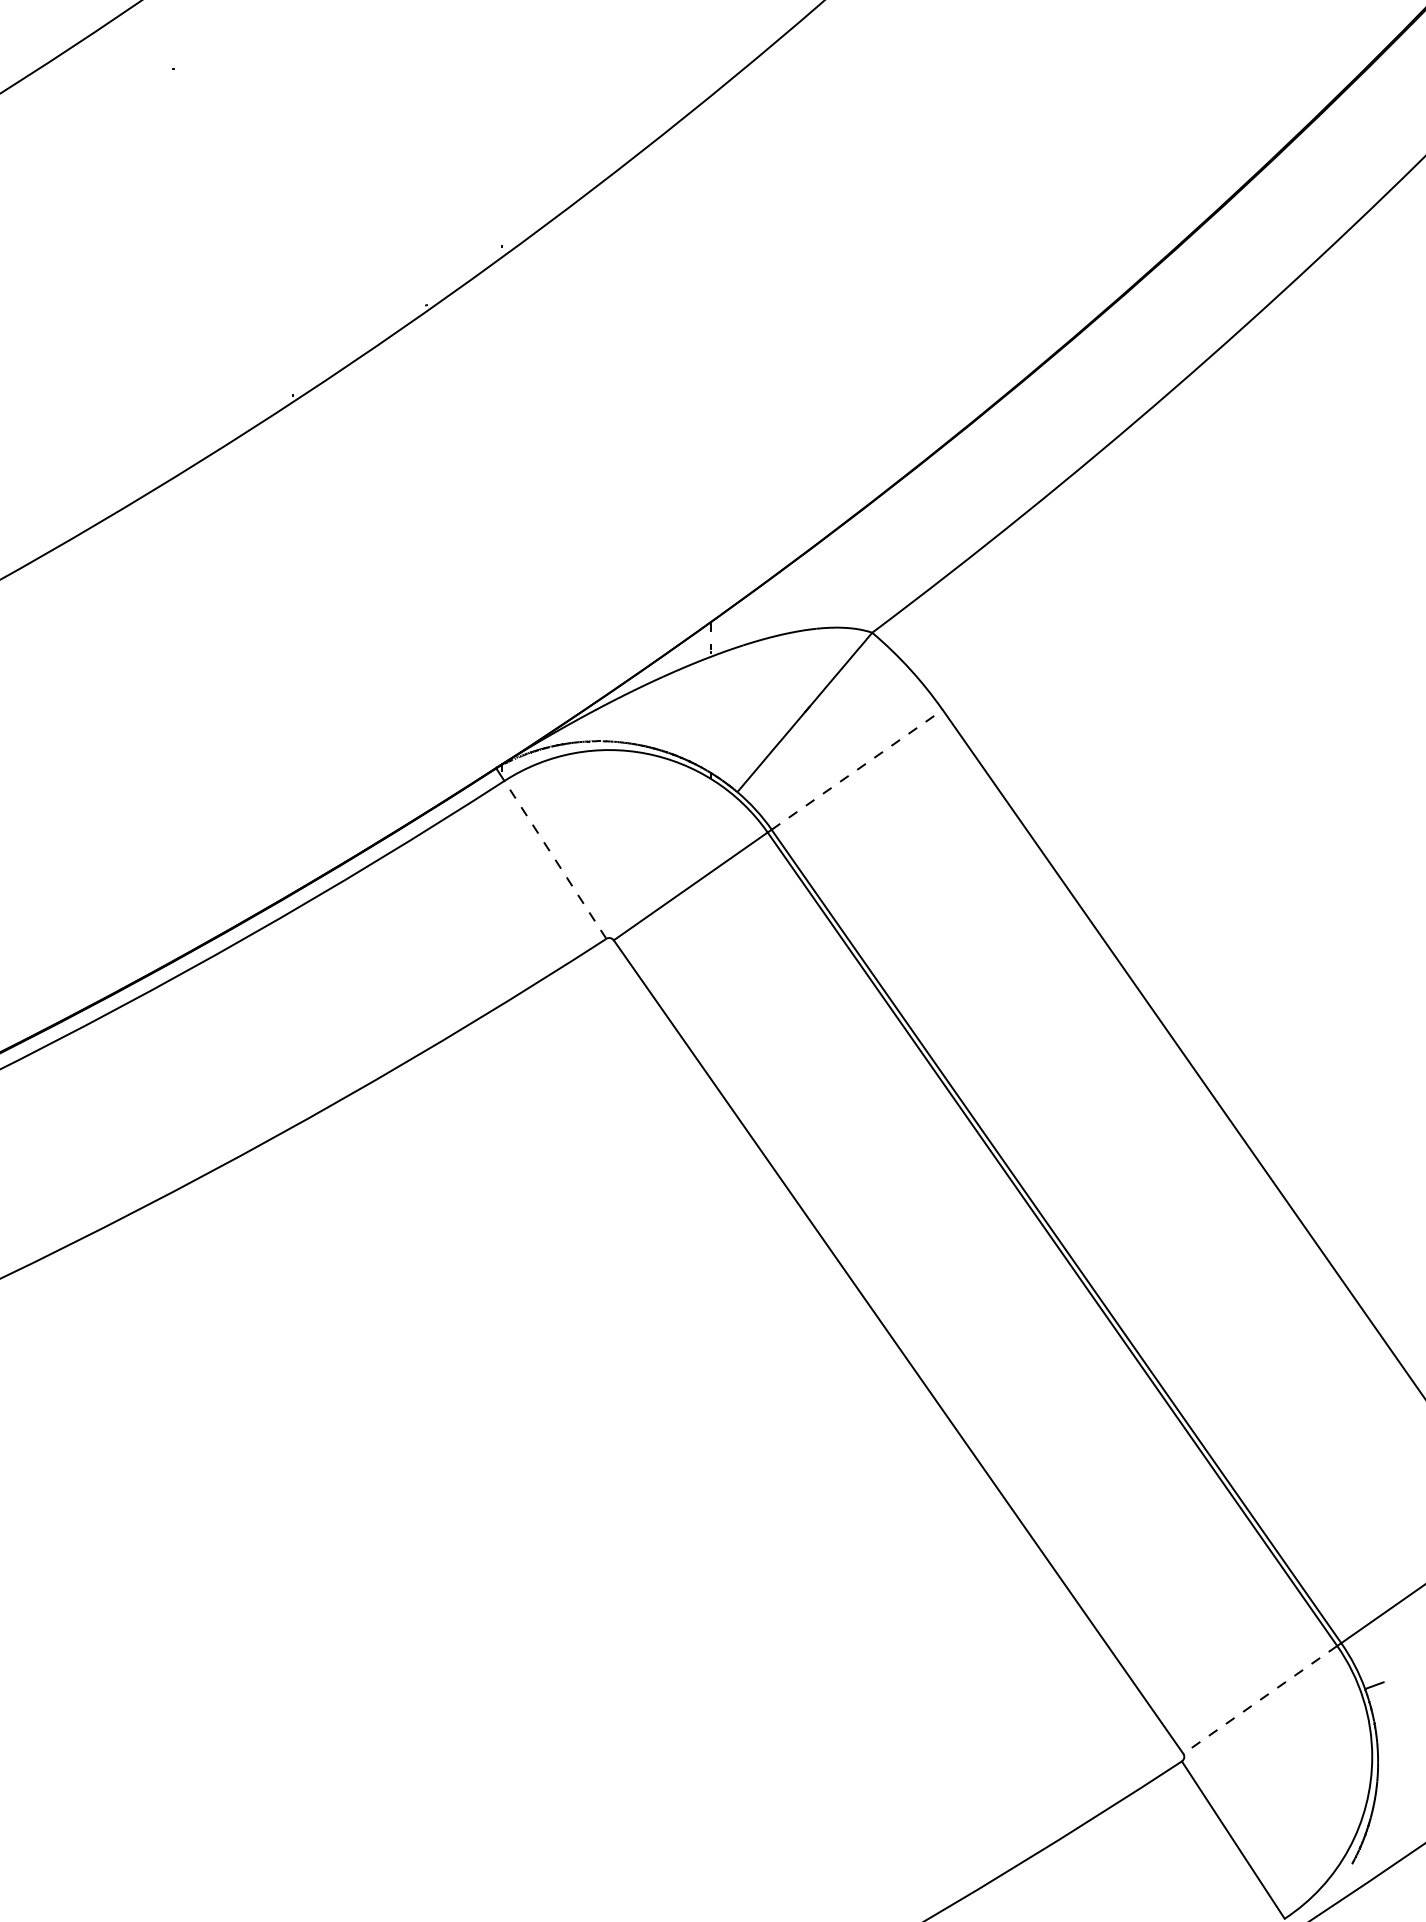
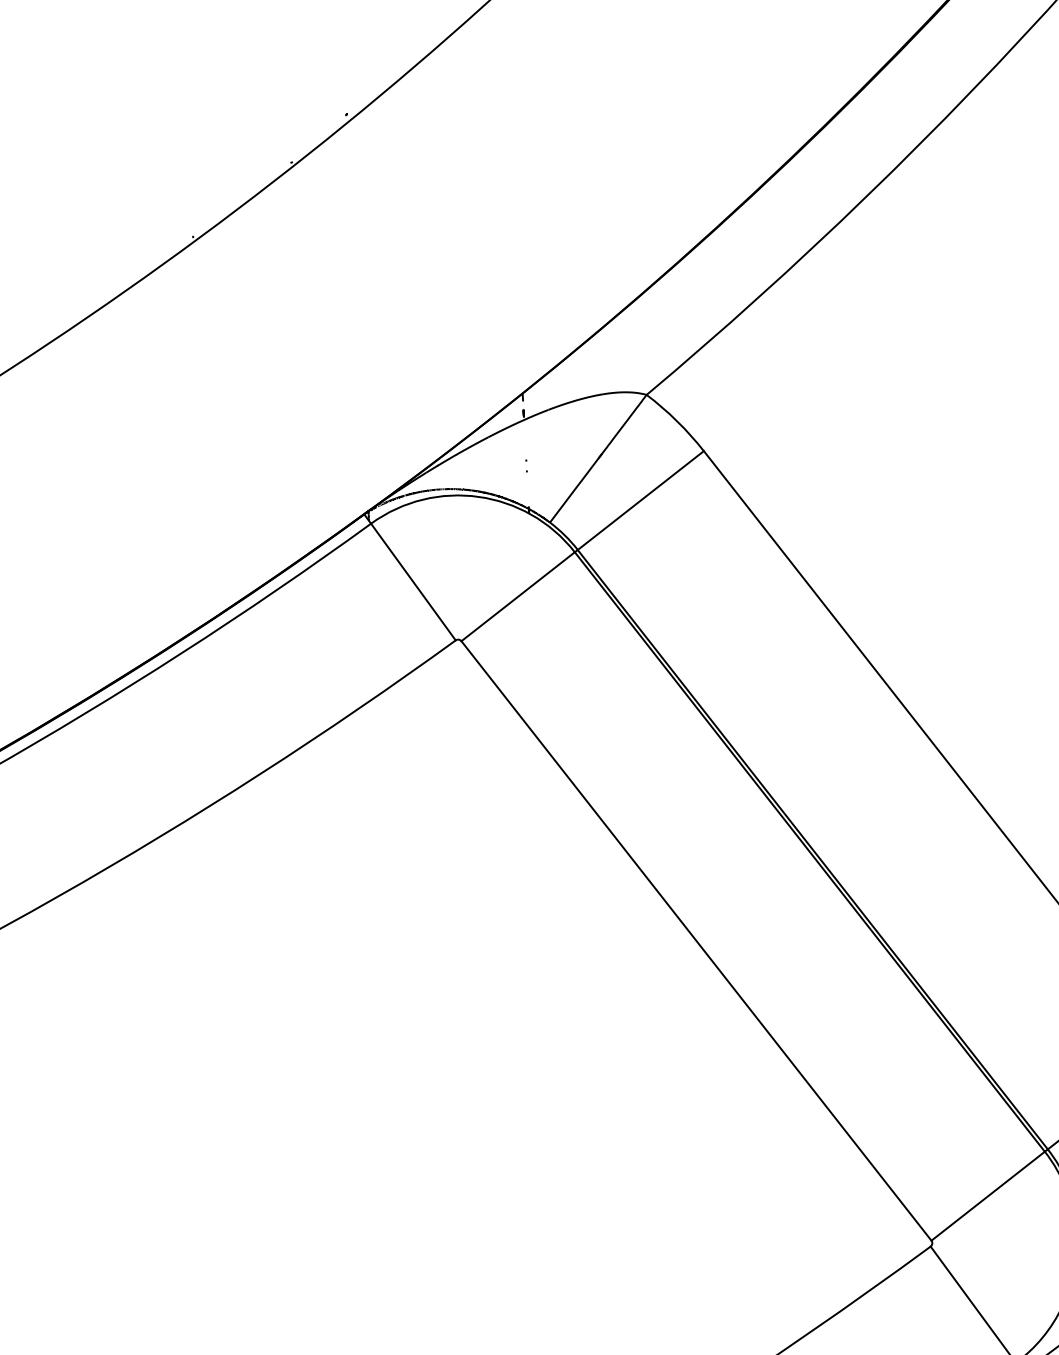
line: (857, 769) -> (641, 500), dashed -> solid
line: (555, 859) -> (413, 581), dashed -> solid
line: (1260, 1699) -> (988, 1195), dashed -> solid

